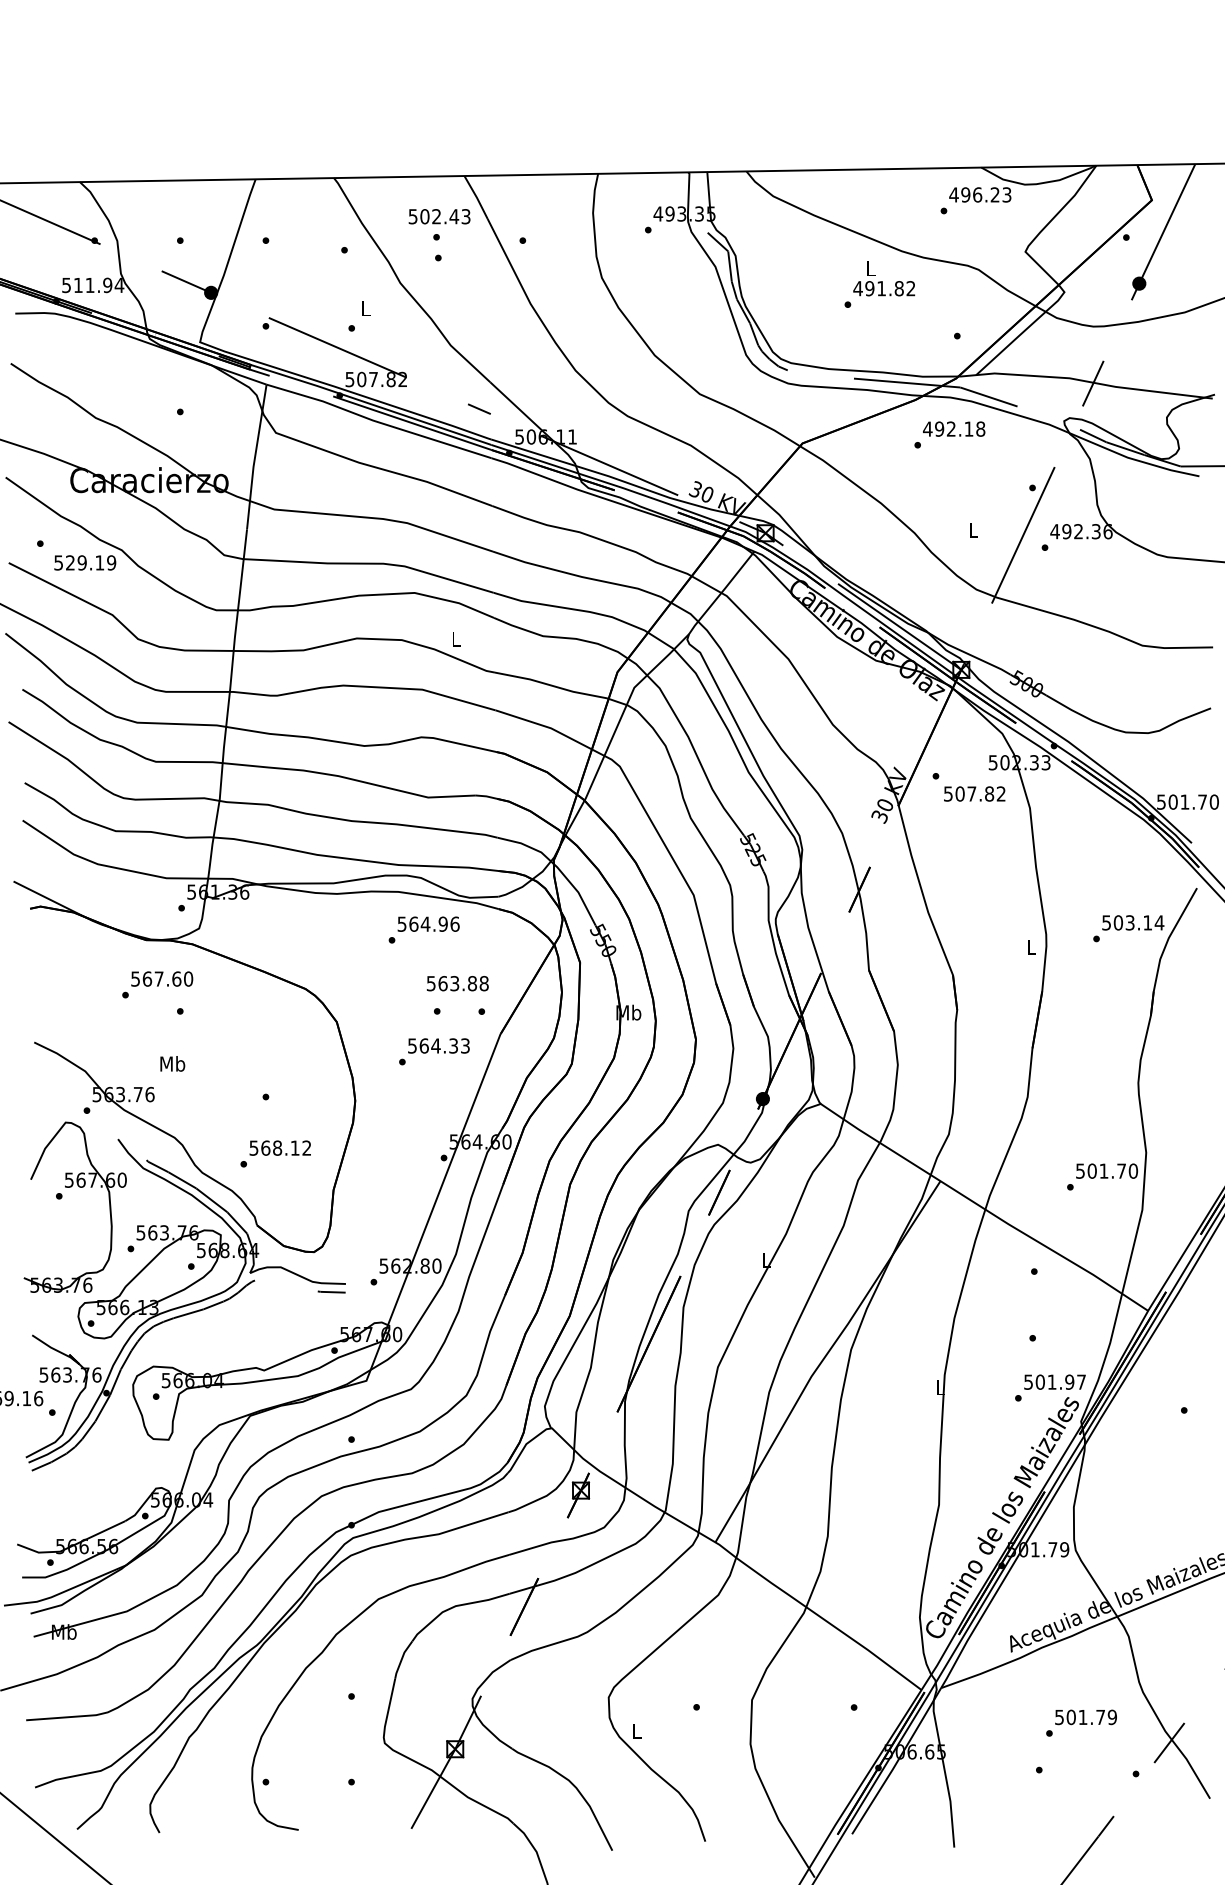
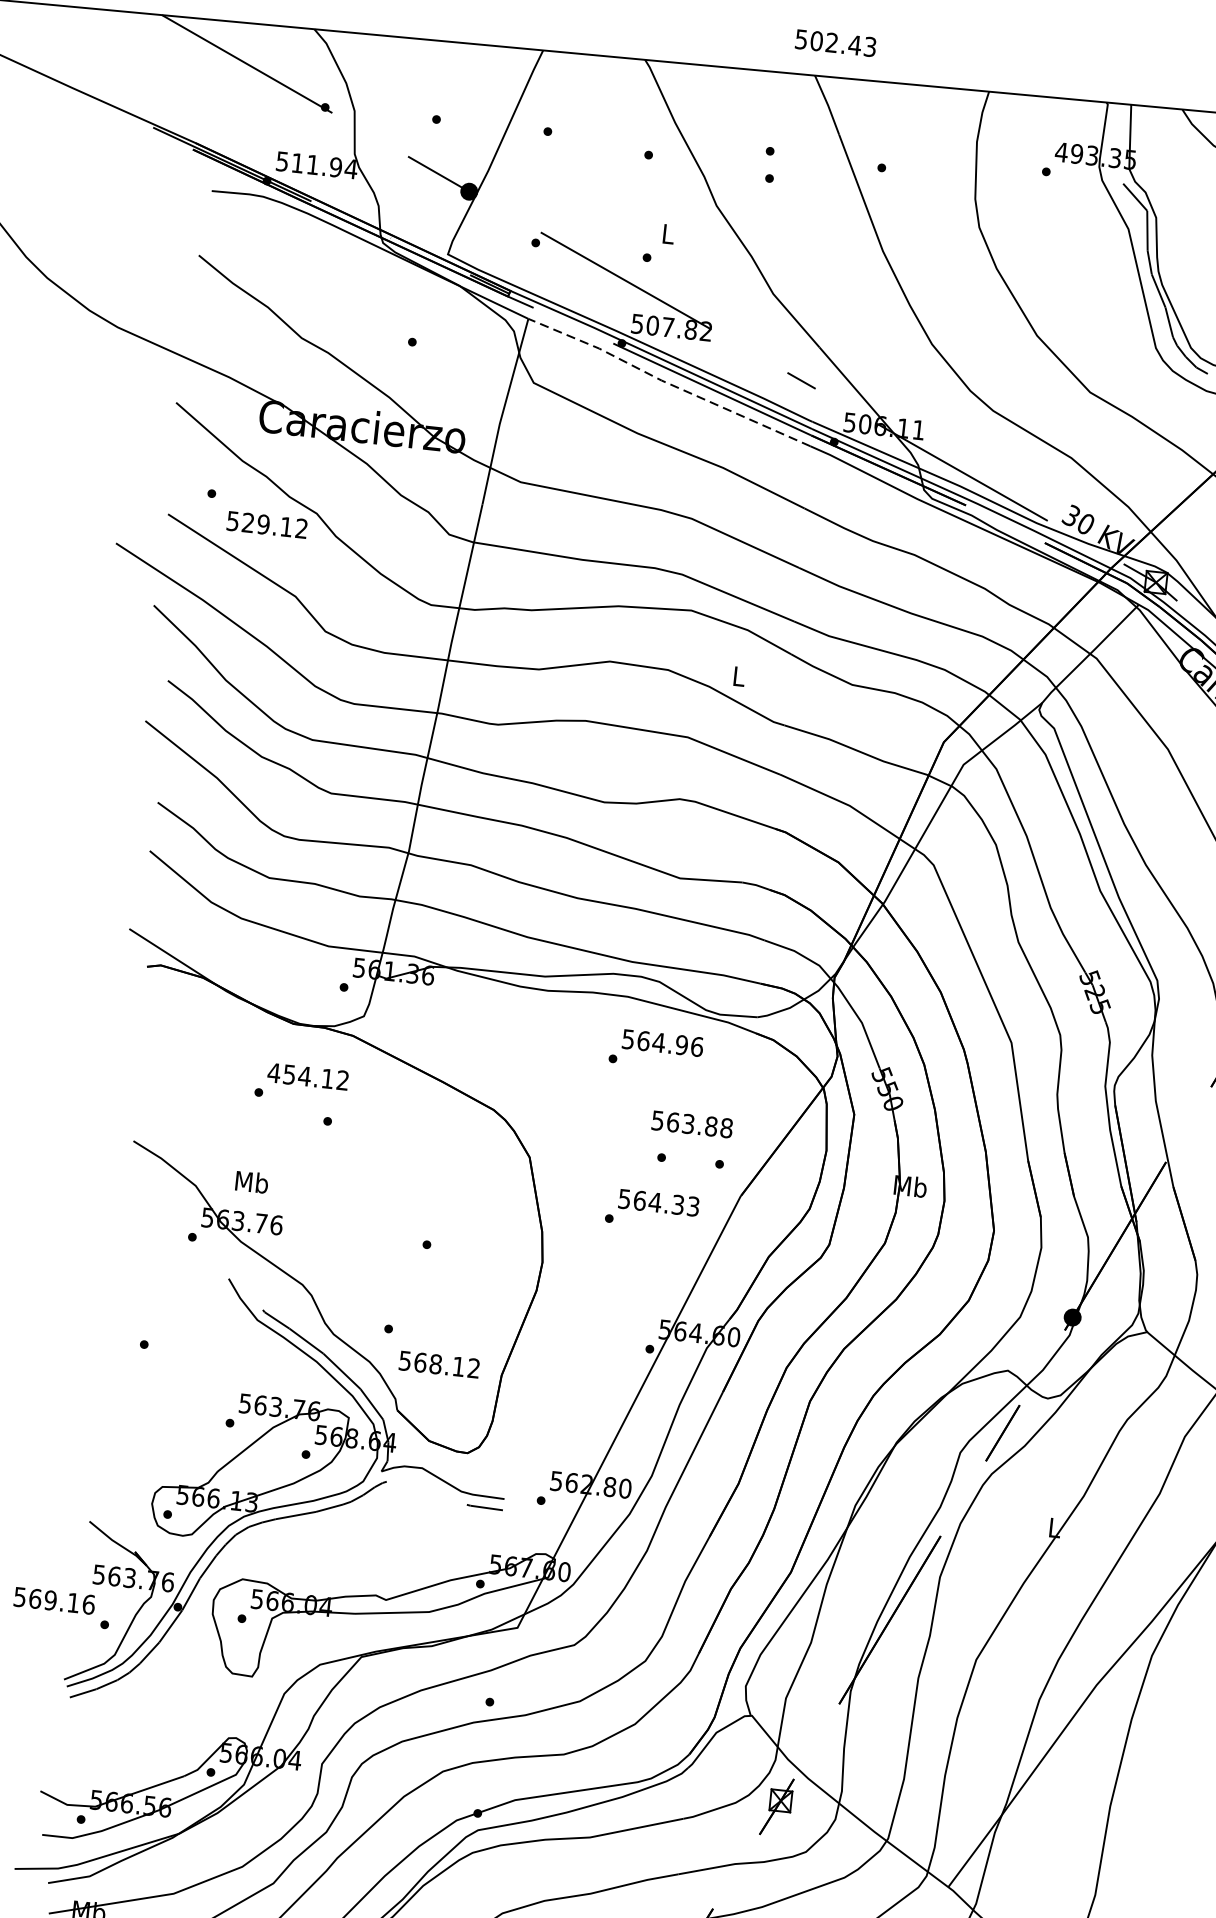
text: (439, 216) -> (835, 42), moved
line: (377, 422) -> (667, 383), solid -> dashed
text: (111, 562) -> (301, 528), 529.19 -> 529.12
text: (161, 978) -> (307, 1075), 567.60 -> 454.12
text: (172, 1063) -> (251, 1181), moved
text: (279, 1147) -> (438, 1363), moved
part: (71, 1187) -> (161, 1334), removed

